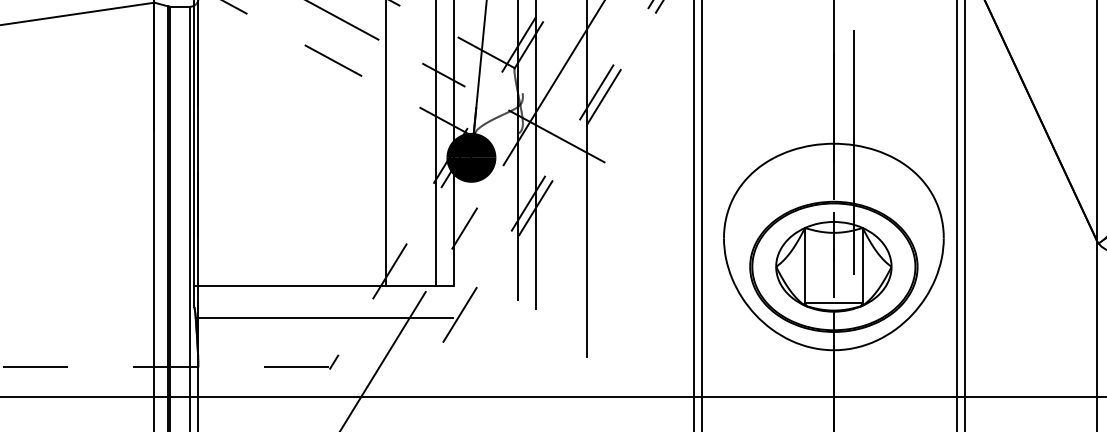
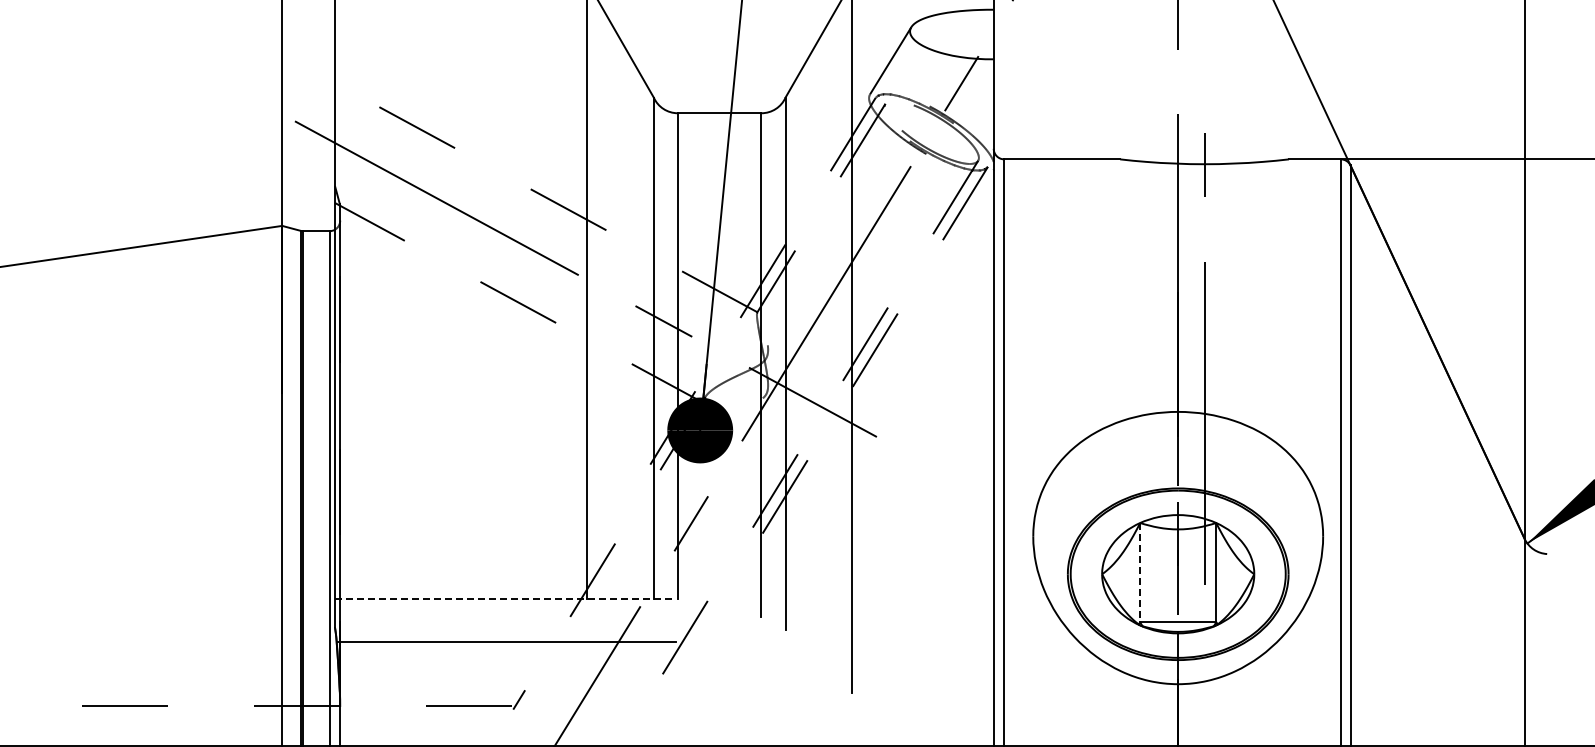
line: (805, 265) -> (1140, 572), solid -> dashed
line: (323, 285) -> (505, 599), solid -> dashed

